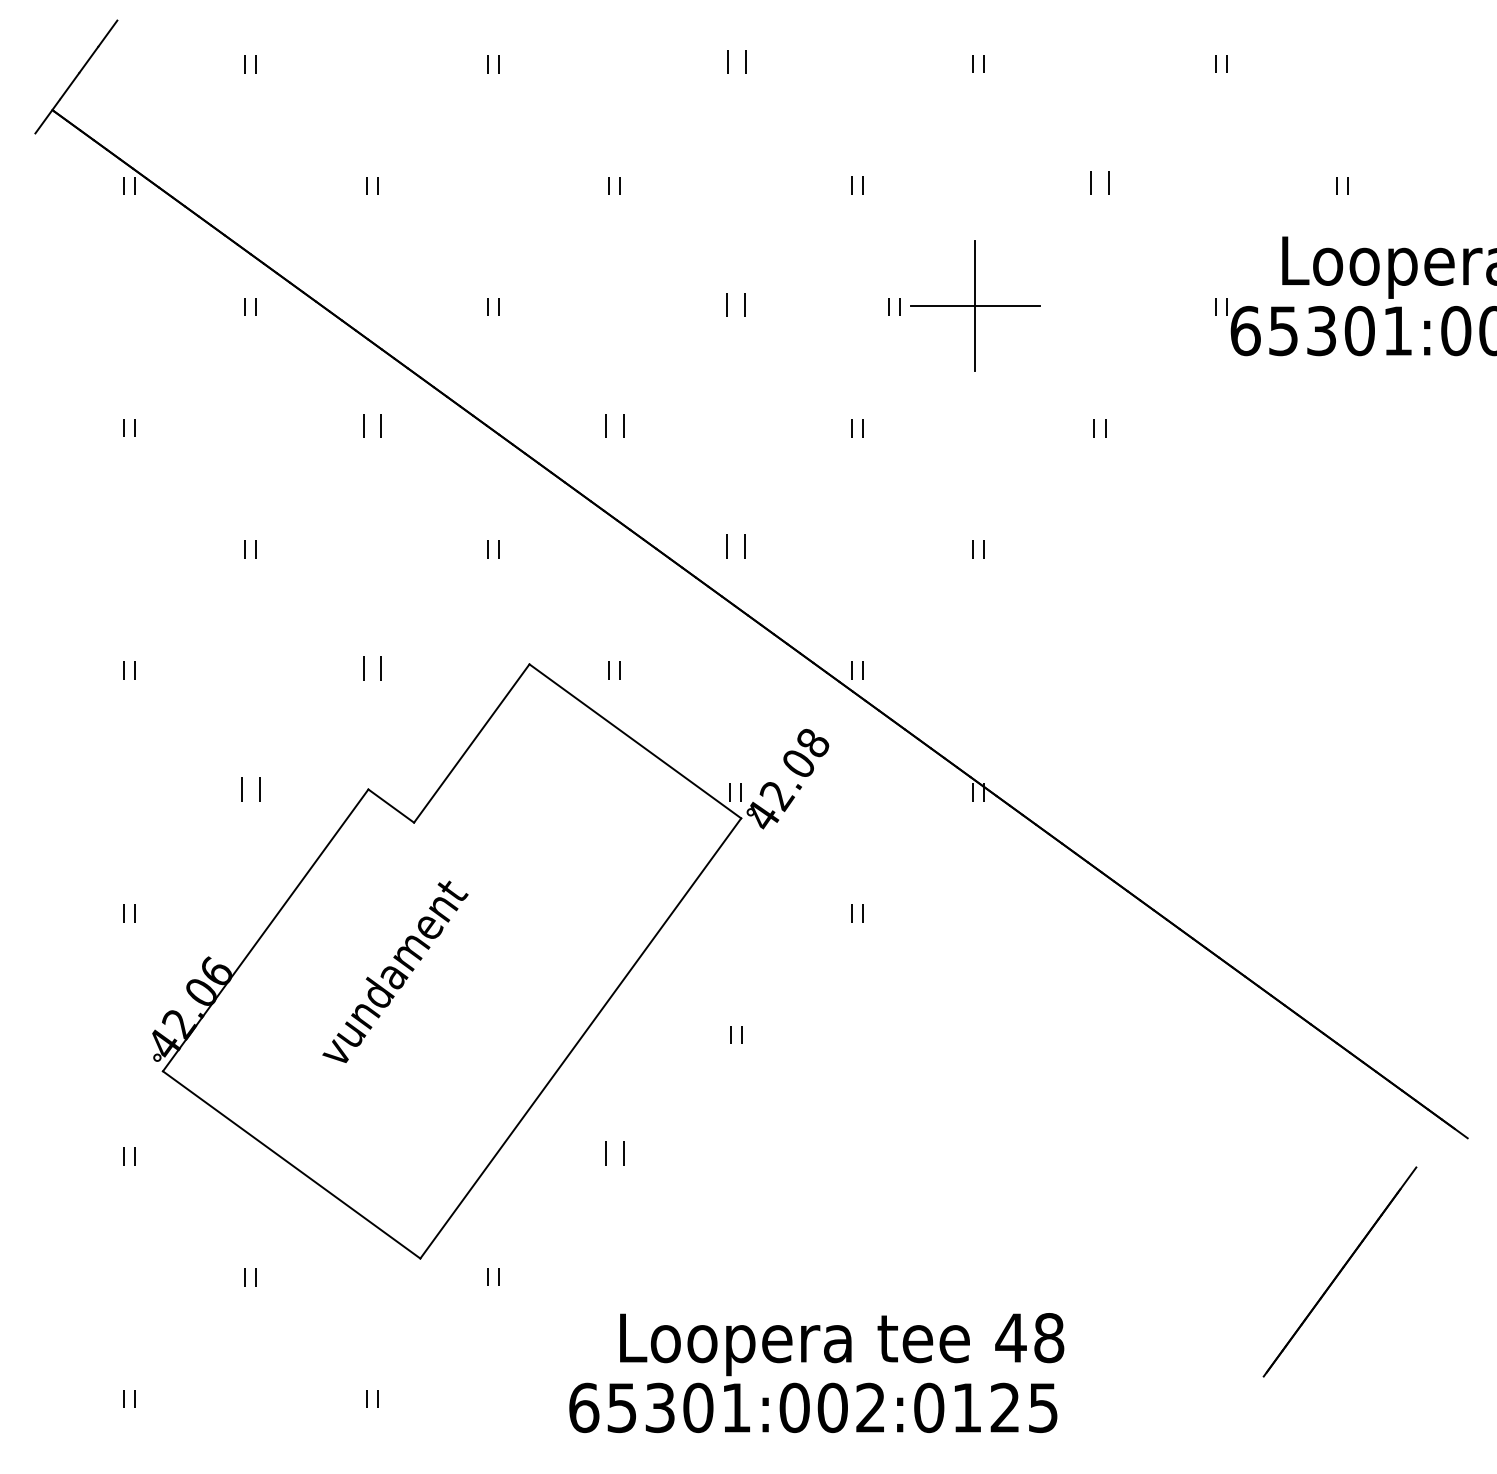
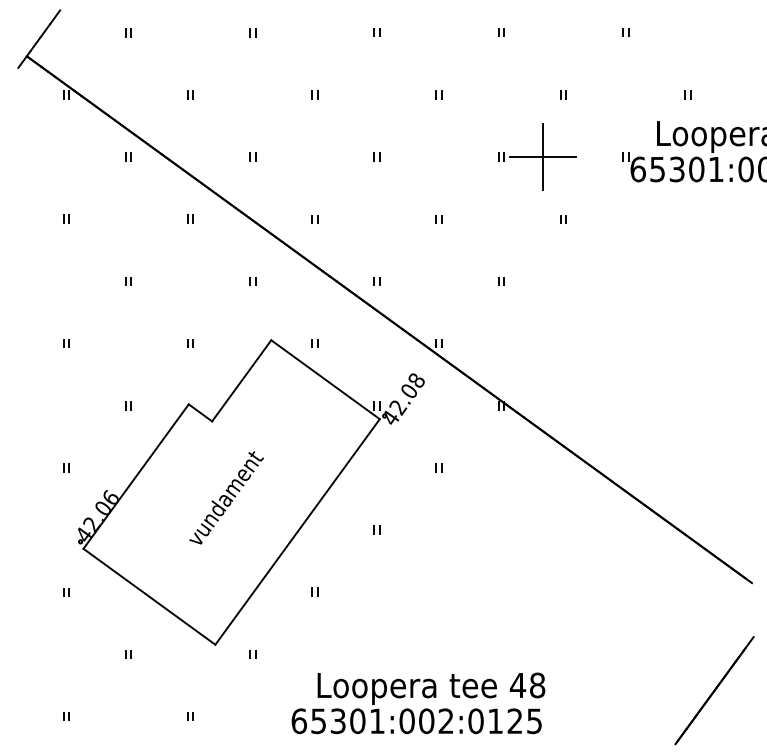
part: (734, 63) -> (376, 32), size x0.62
part: (1099, 184) -> (563, 94), size x0.62
part: (734, 305) -> (376, 156), size x0.62
part: (965, 305) -> (537, 156), moved
part: (371, 426) -> (190, 218), size x0.62
part: (613, 428) -> (314, 219), size x0.62
part: (734, 549) -> (376, 281), size x0.62
part: (371, 670) -> (190, 343), size x0.62
part: (250, 791) -> (128, 405), size x0.62
text: (395, 971) -> (226, 497), moved
part: (613, 1154) -> (314, 591), size x0.62
line: (1339, 1271) -> (714, 690), moved

